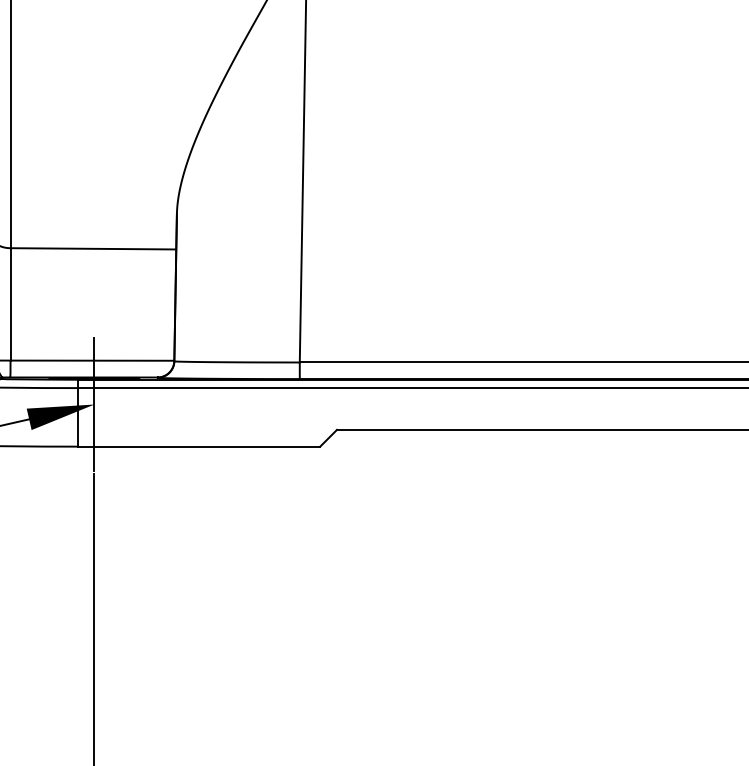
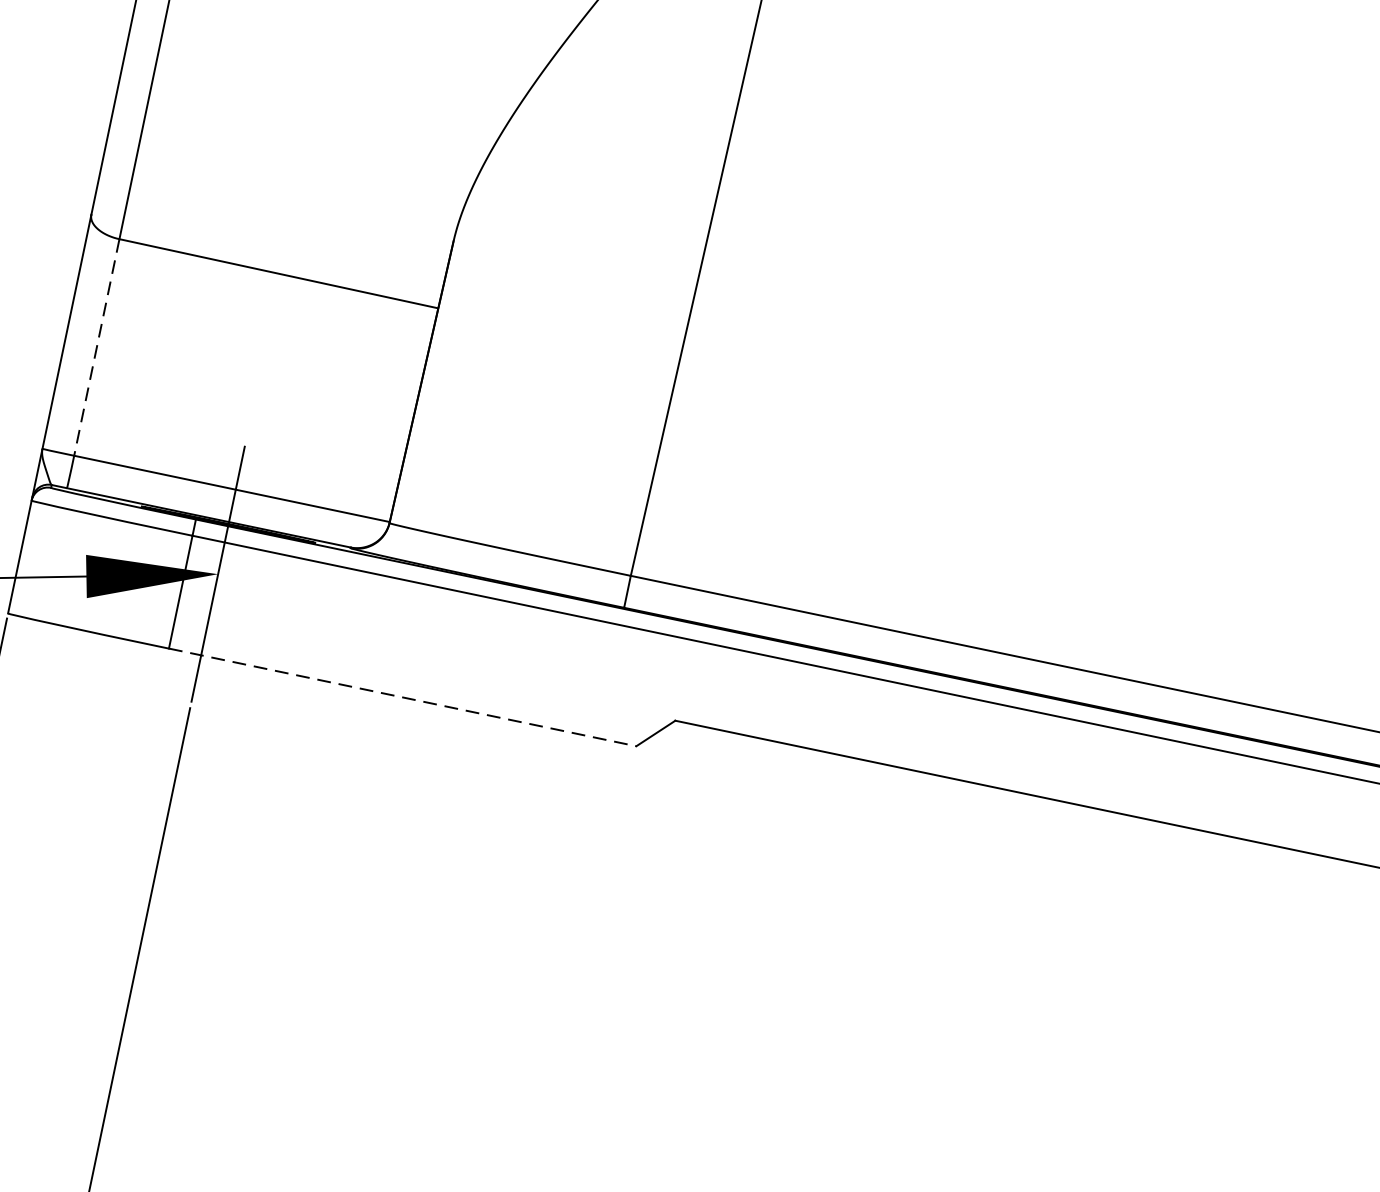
line: (10, 304) -> (96, 347), solid -> dashed
line: (199, 446) -> (403, 697), solid -> dashed

